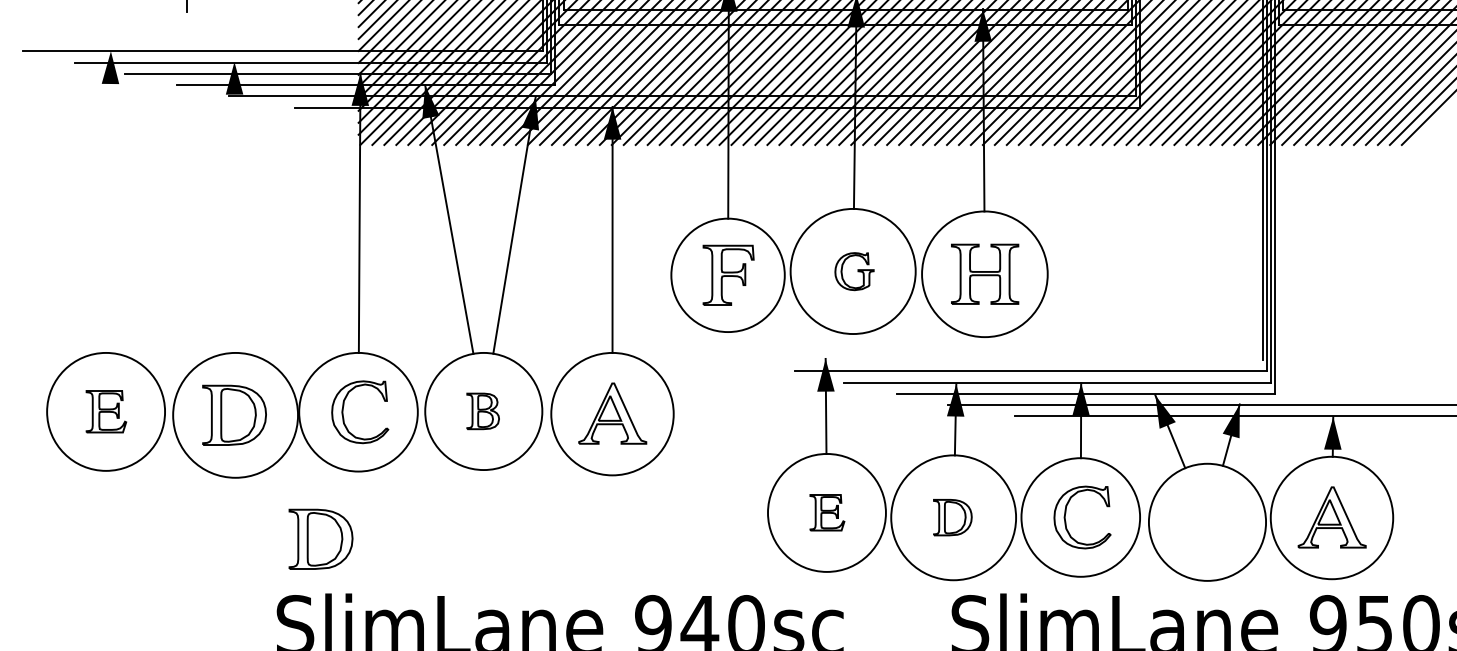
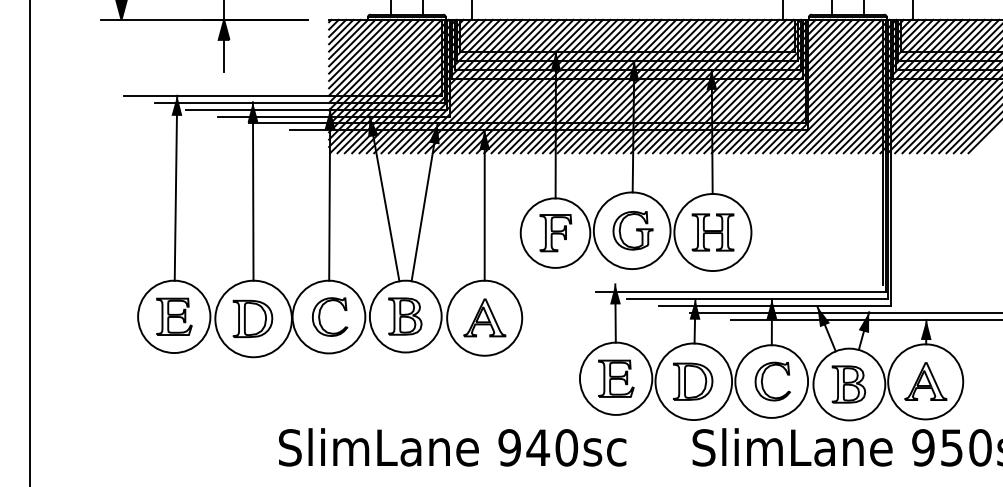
line: (108, 200) -> (175, 187), added
line: (233, 207) -> (252, 191), added
part: (853, 271) -> (632, 230), size x1.67
part: (106, 411) -> (174, 316), size x1.43
part: (483, 411) -> (405, 316), size x1.67
part: (827, 512) -> (616, 378), size x1.67
part: (953, 517) -> (693, 381), size x1.67
part: (1206, 522) -> (848, 384), added
part: (320, 538) -> (305, 394), removed

